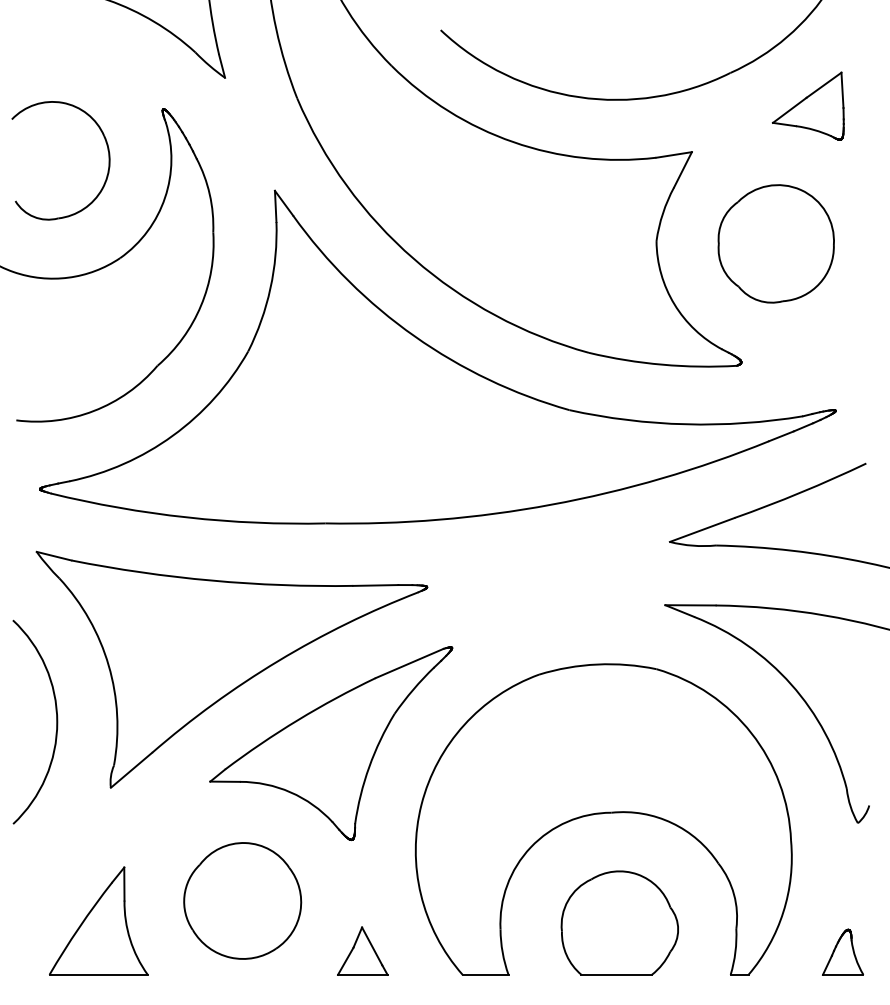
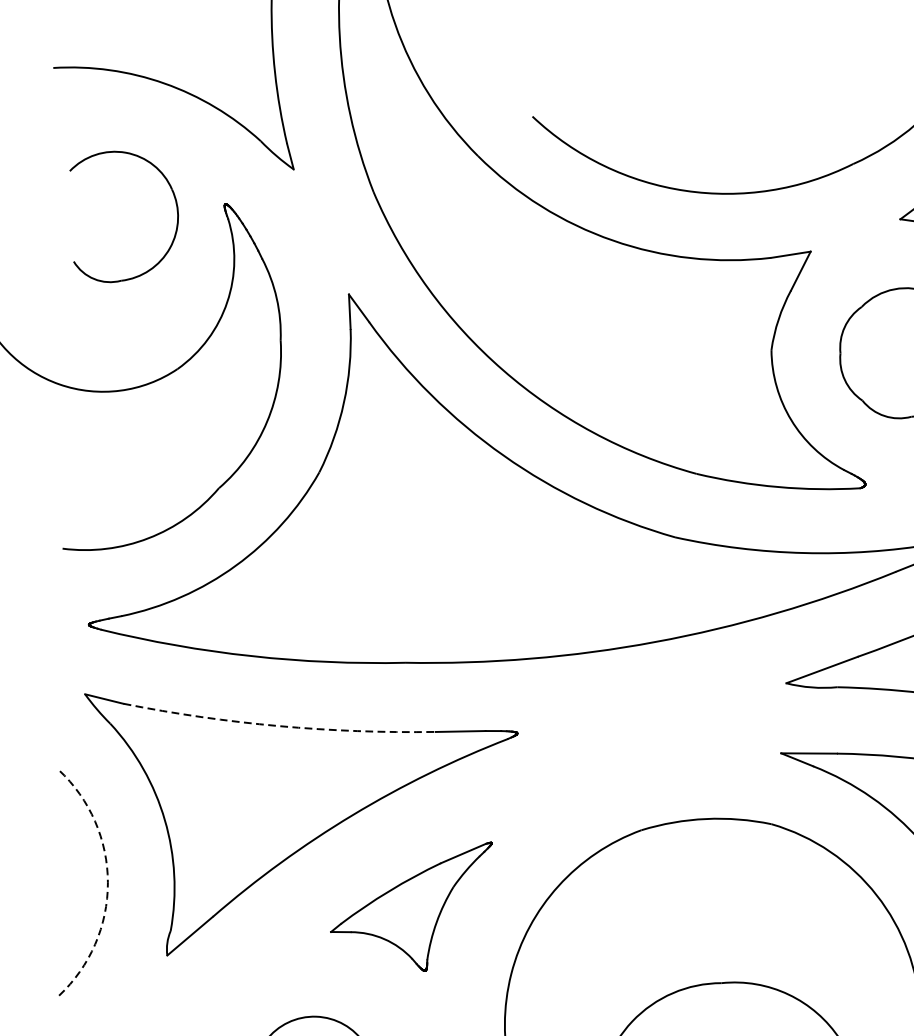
part: (108, 160) -> (176, 216), moved
arc: (211, 580) -> (278, 725), solid -> dashed
arc: (57, 722) -> (108, 883), solid -> dashed
part: (331, 743) -> (411, 906), size x0.6

